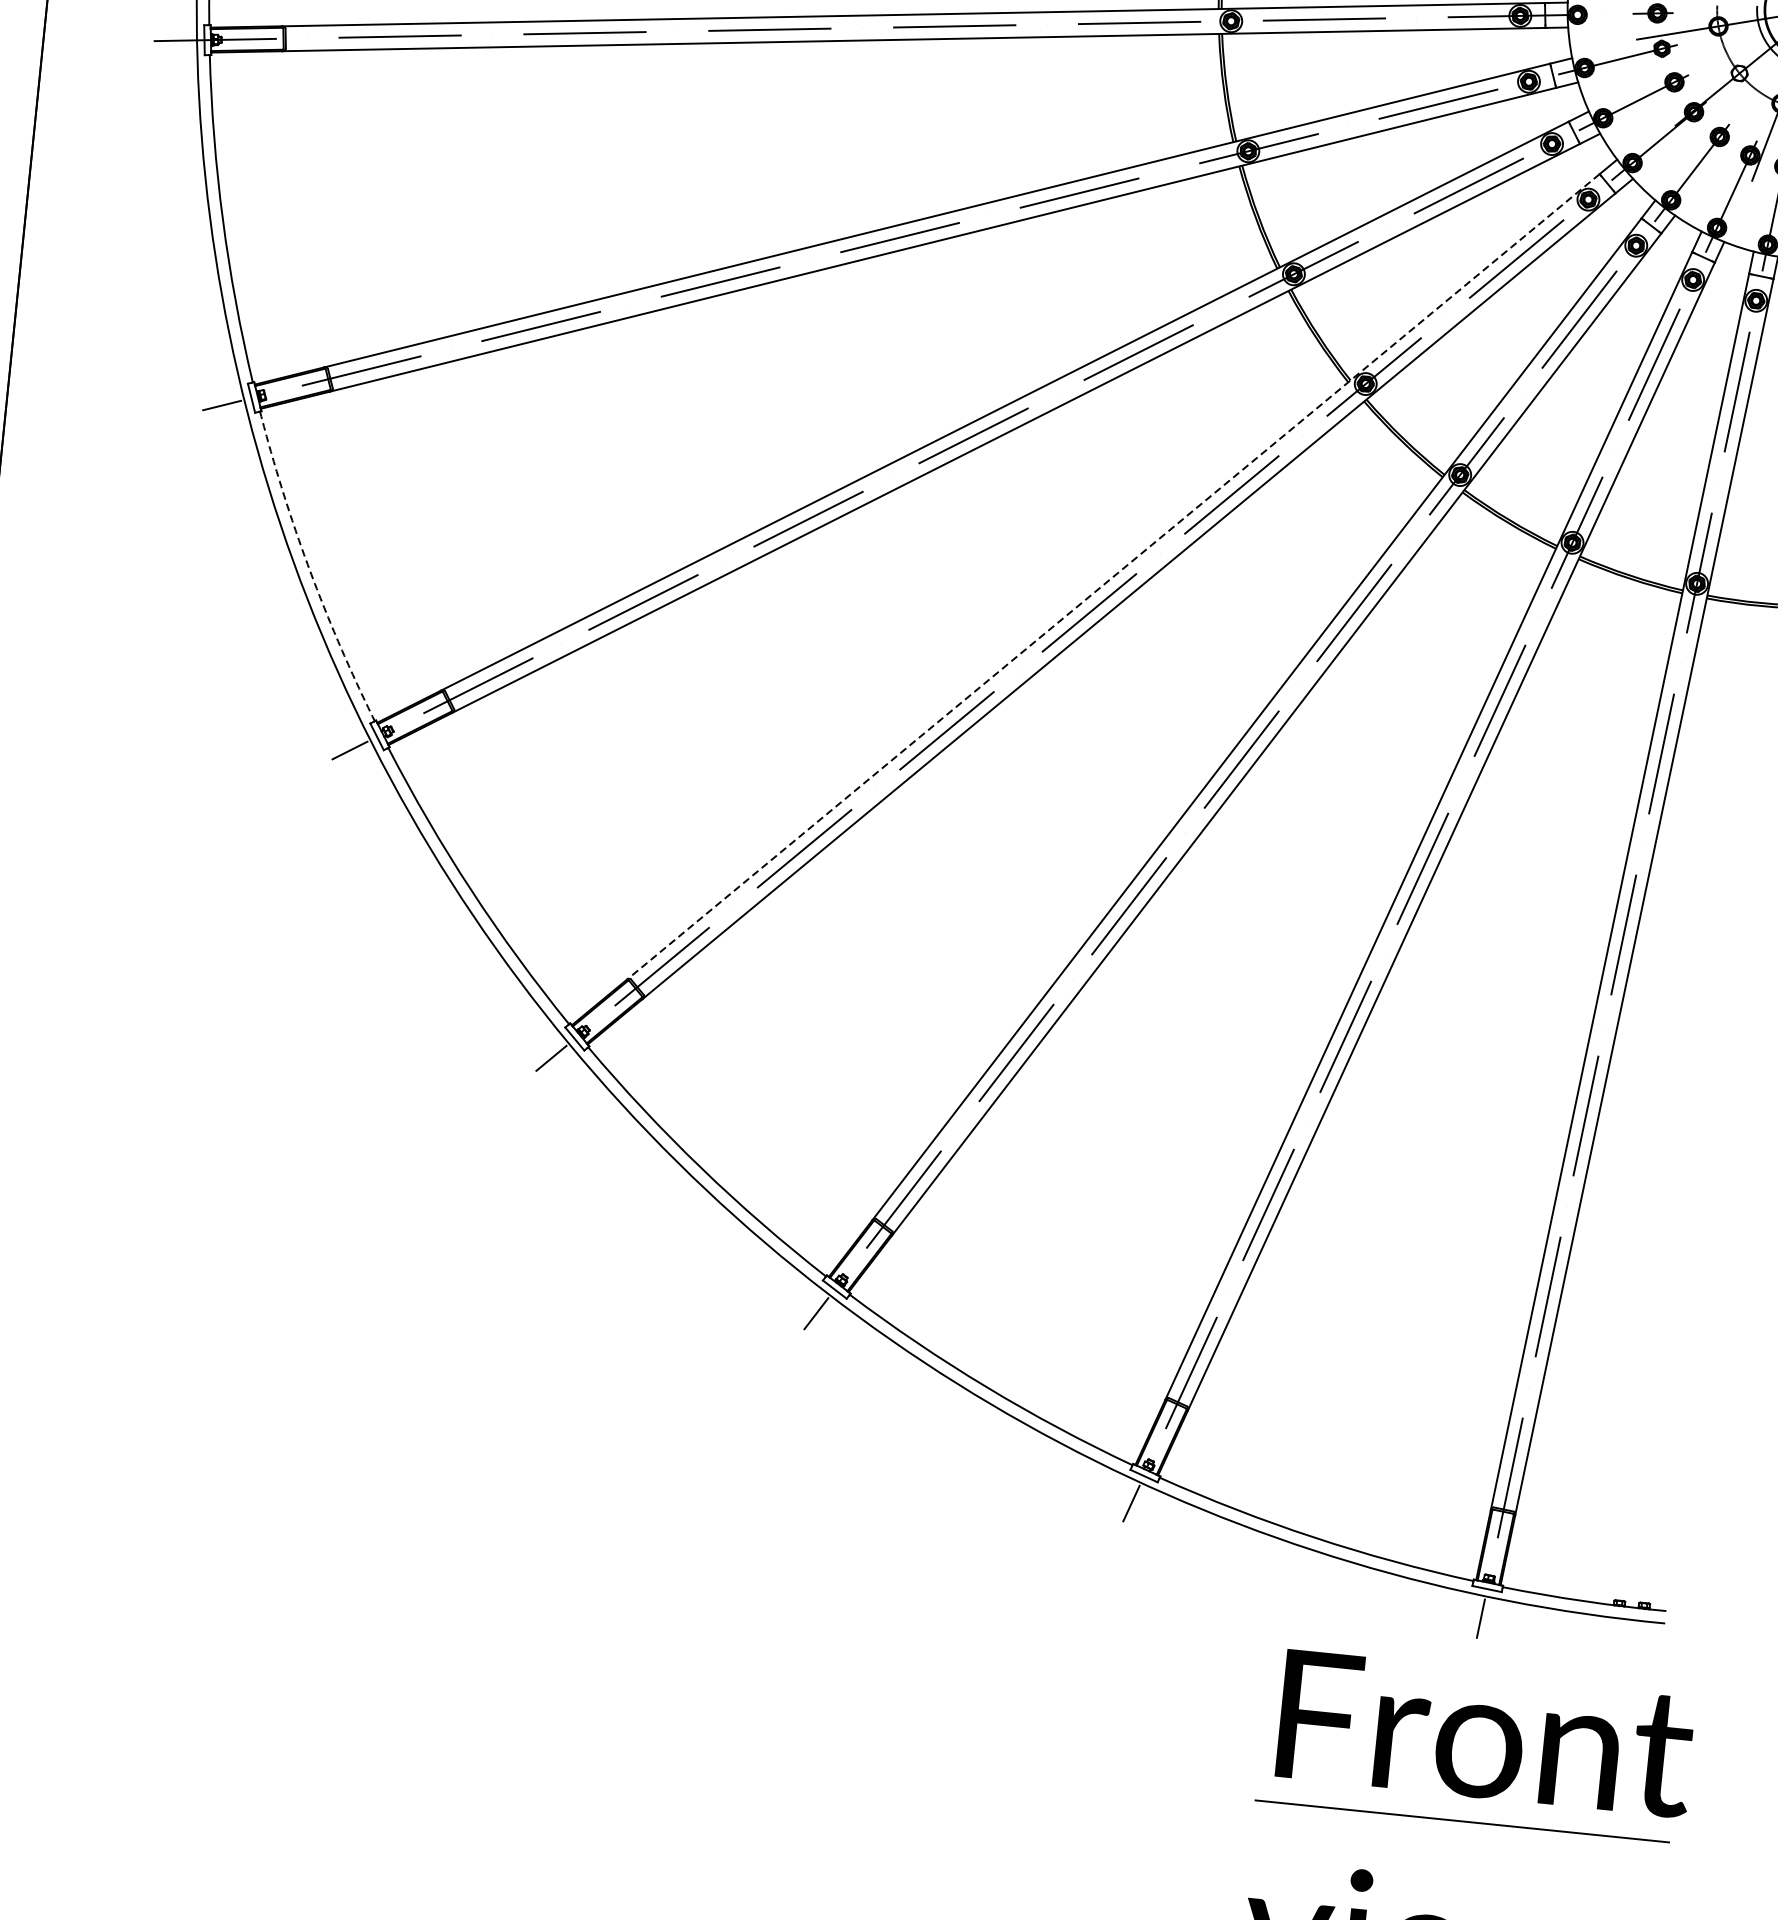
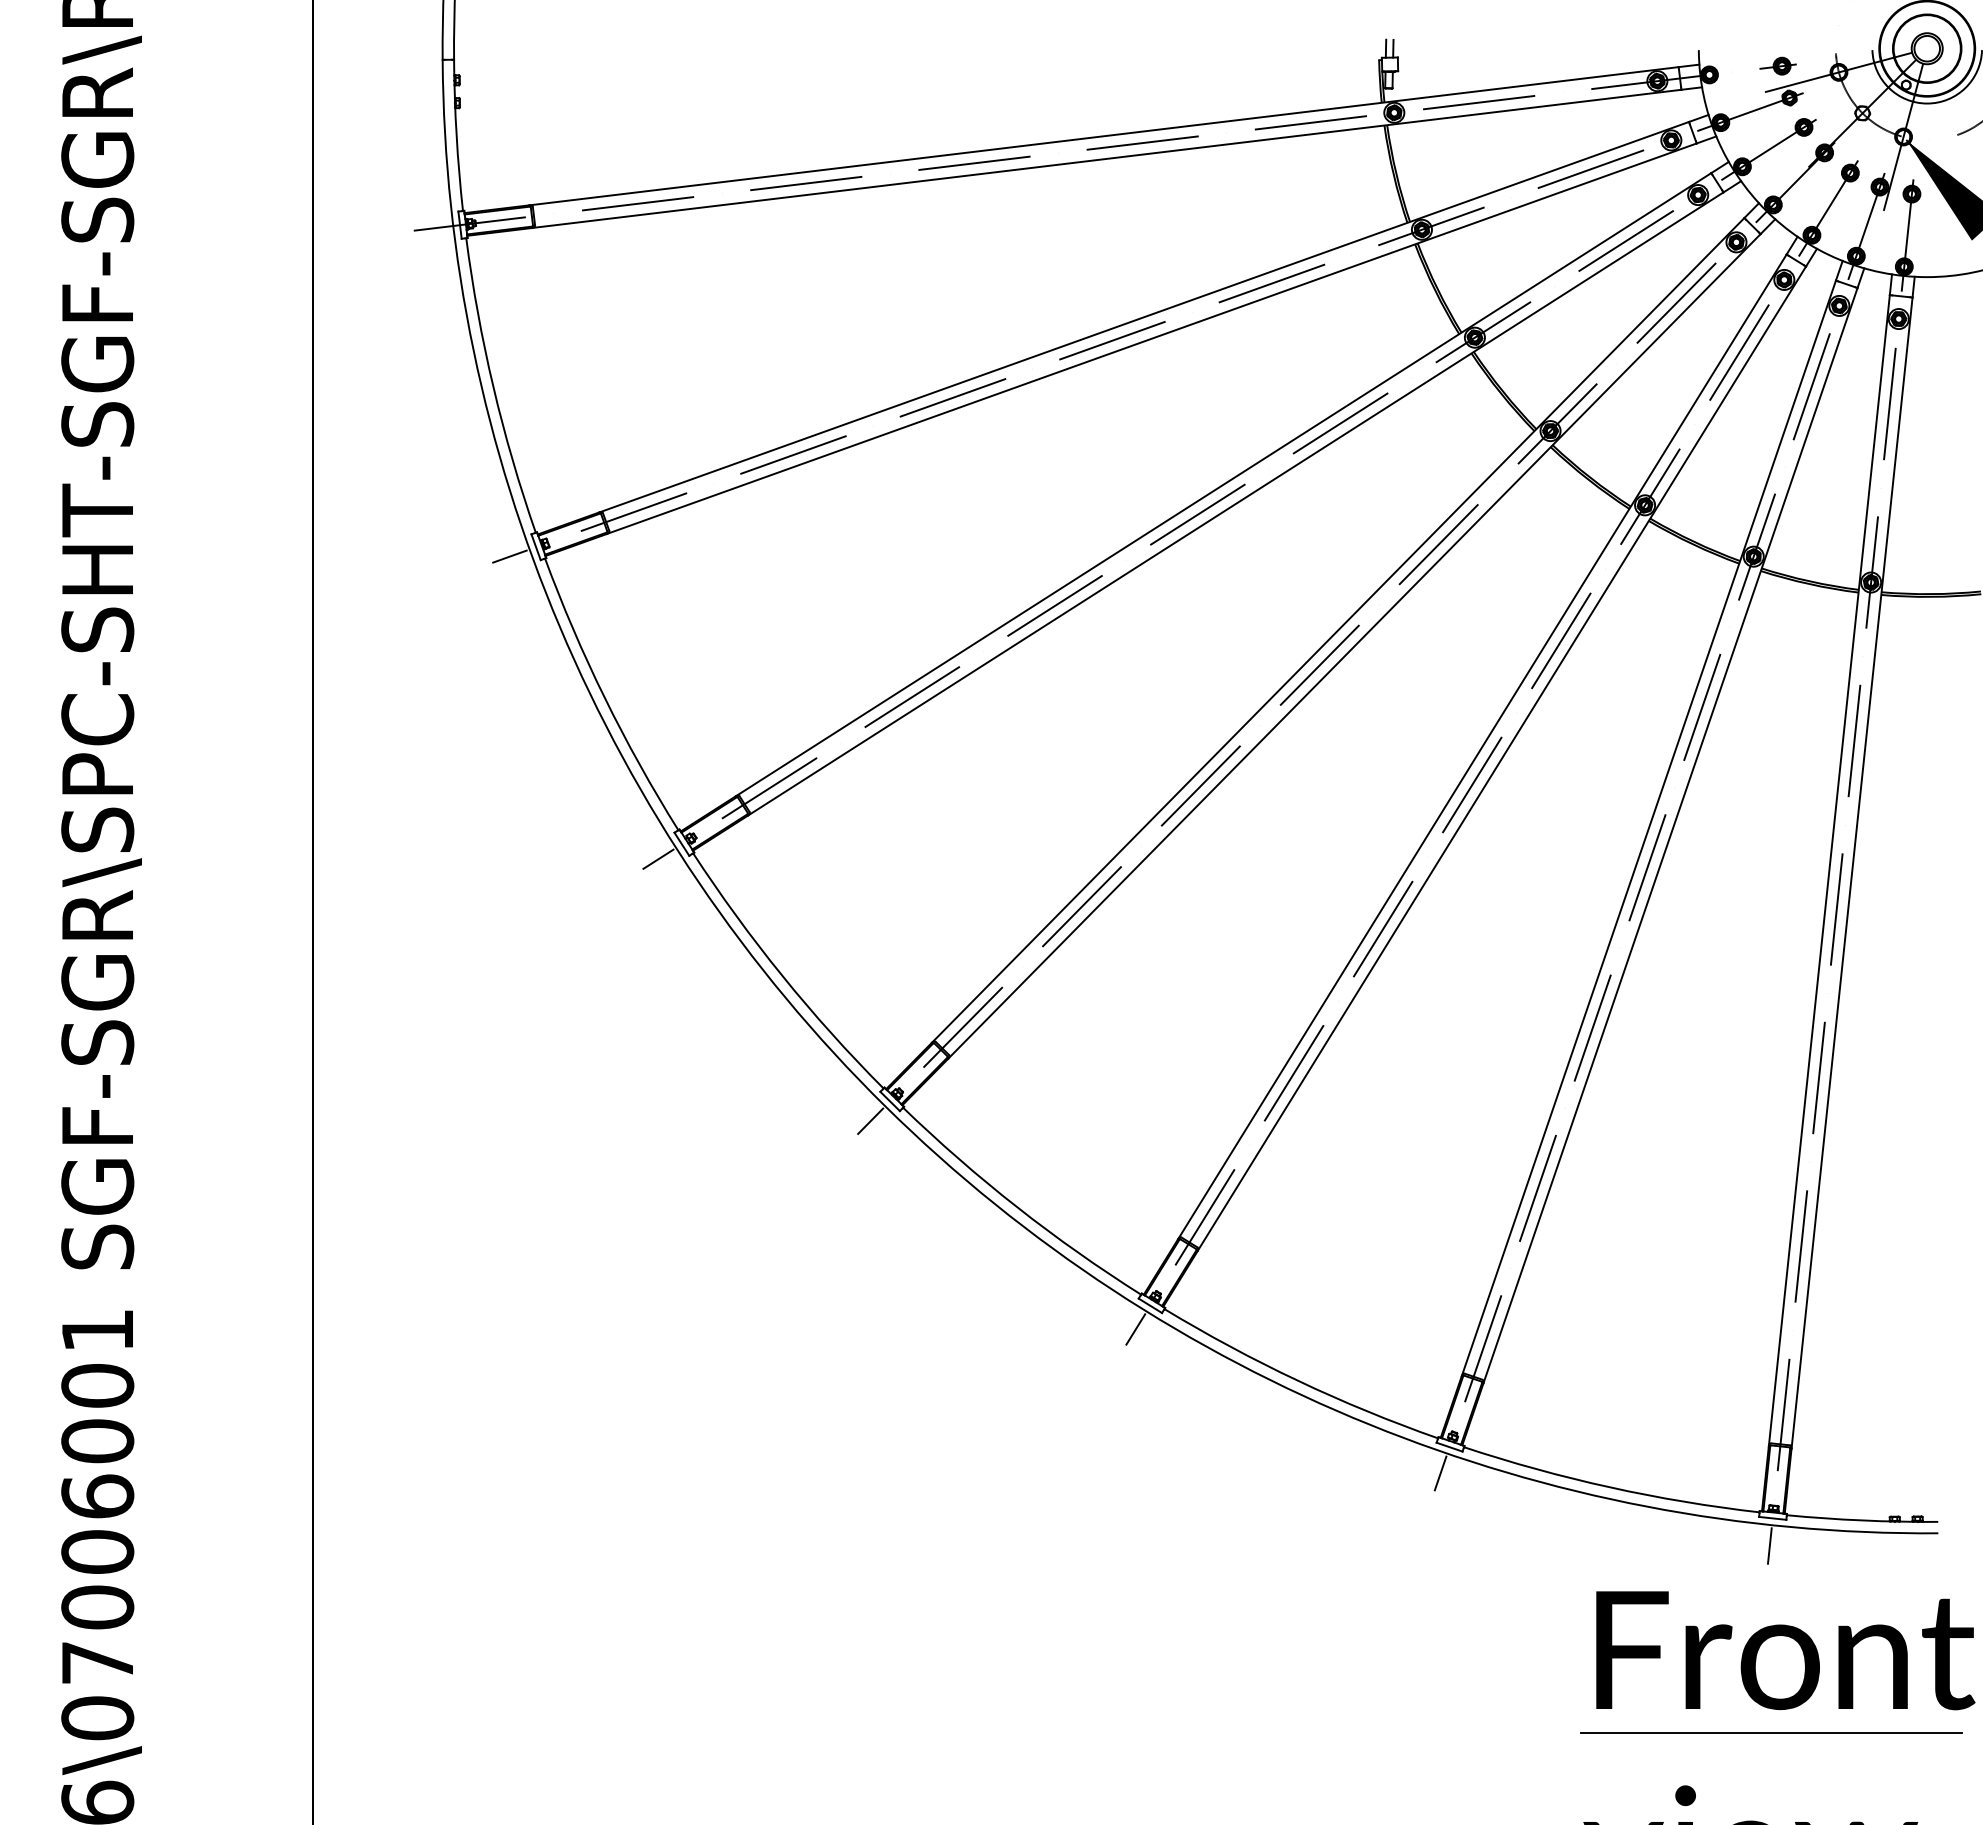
arc: (309, 568) -> (604, 697), dashed -> solid
line: (1113, 577) -> (1338, 630), dashed -> solid

